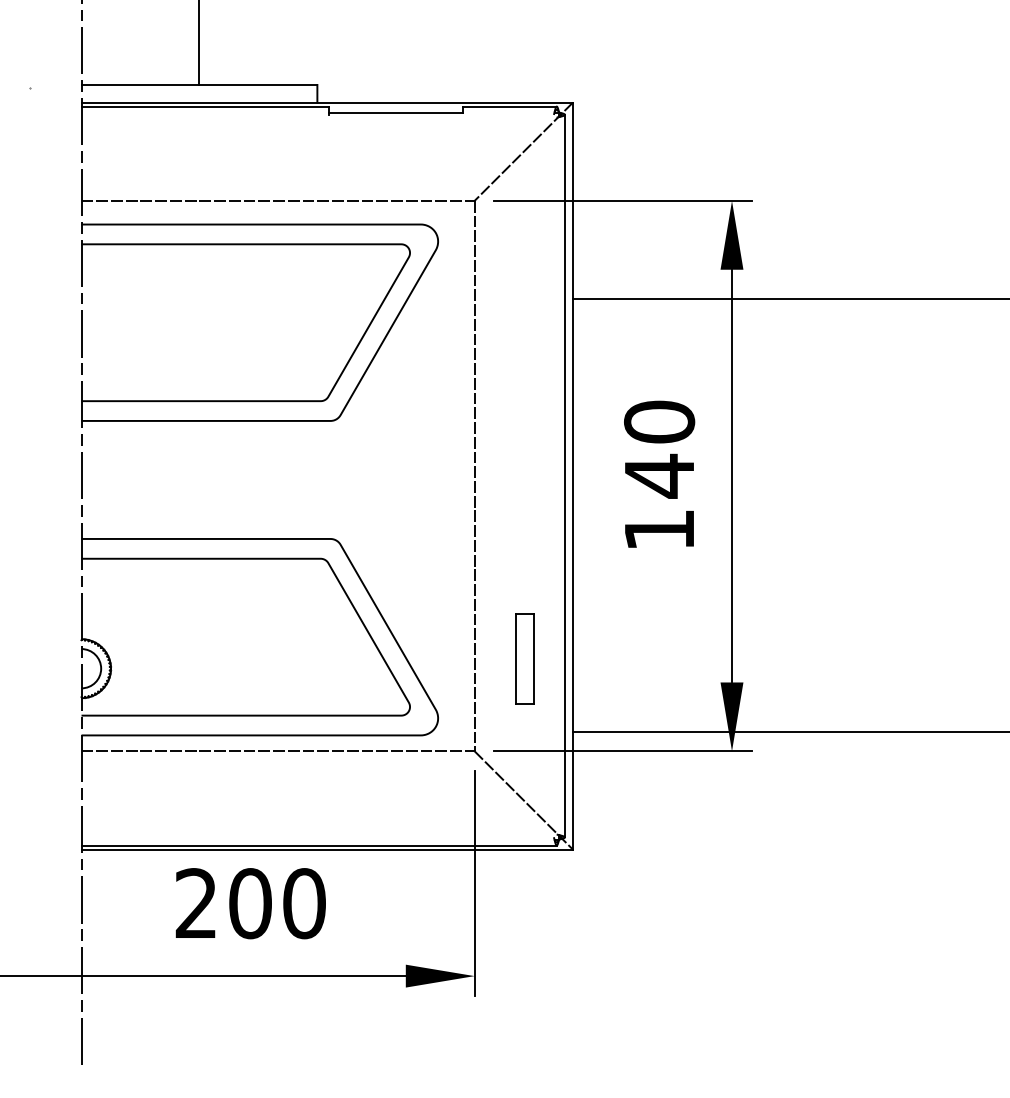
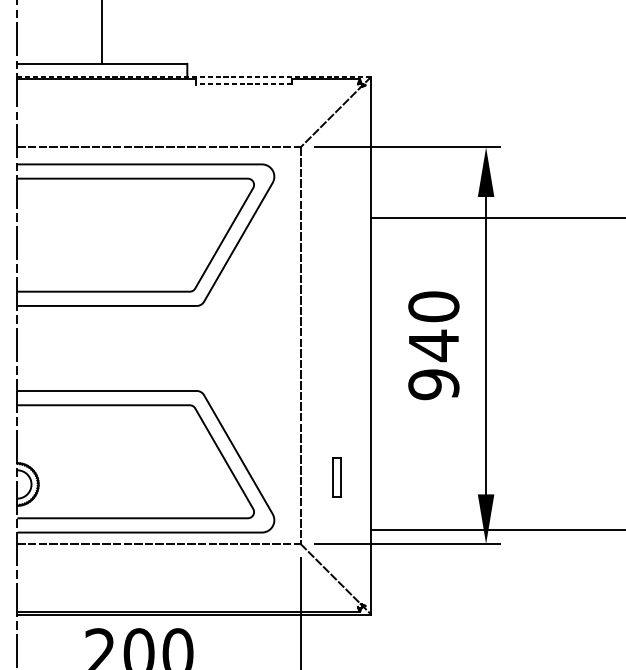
line: (327, 102) -> (194, 76), solid -> dashed
line: (395, 112) -> (243, 83), solid -> dashed
line: (565, 475) -> (366, 345), removed
text: (659, 530) -> (433, 384), 140 -> 940
part: (524, 658) -> (336, 477), size x0.6

